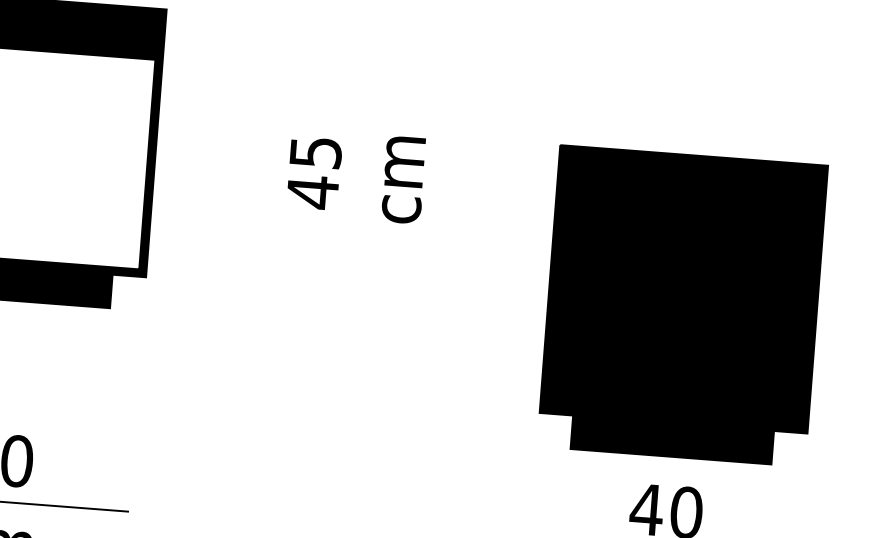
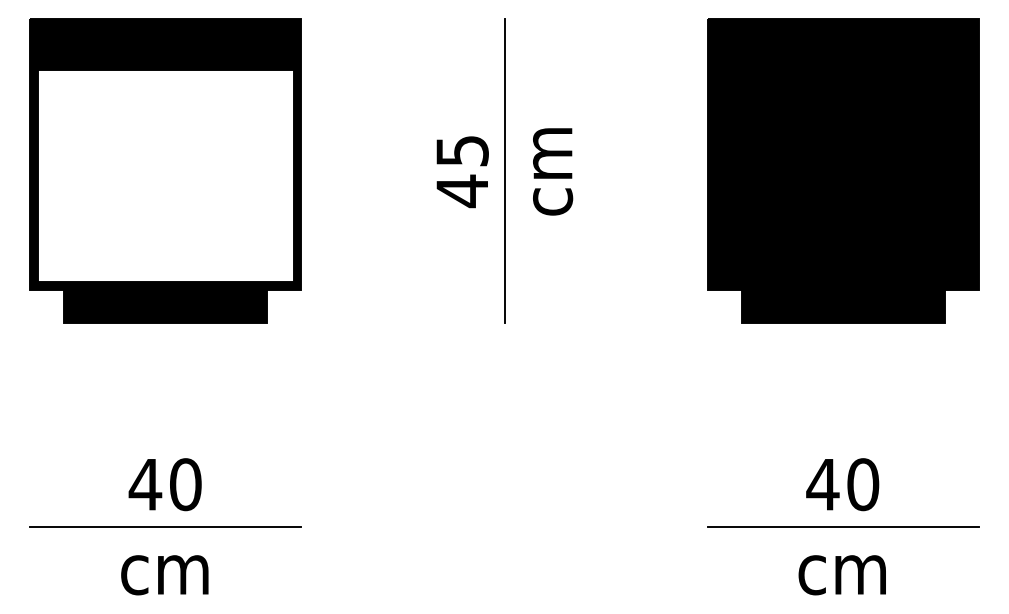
line: (355, 175) -> (504, 170), added
part: (682, 305) -> (843, 170), moved

